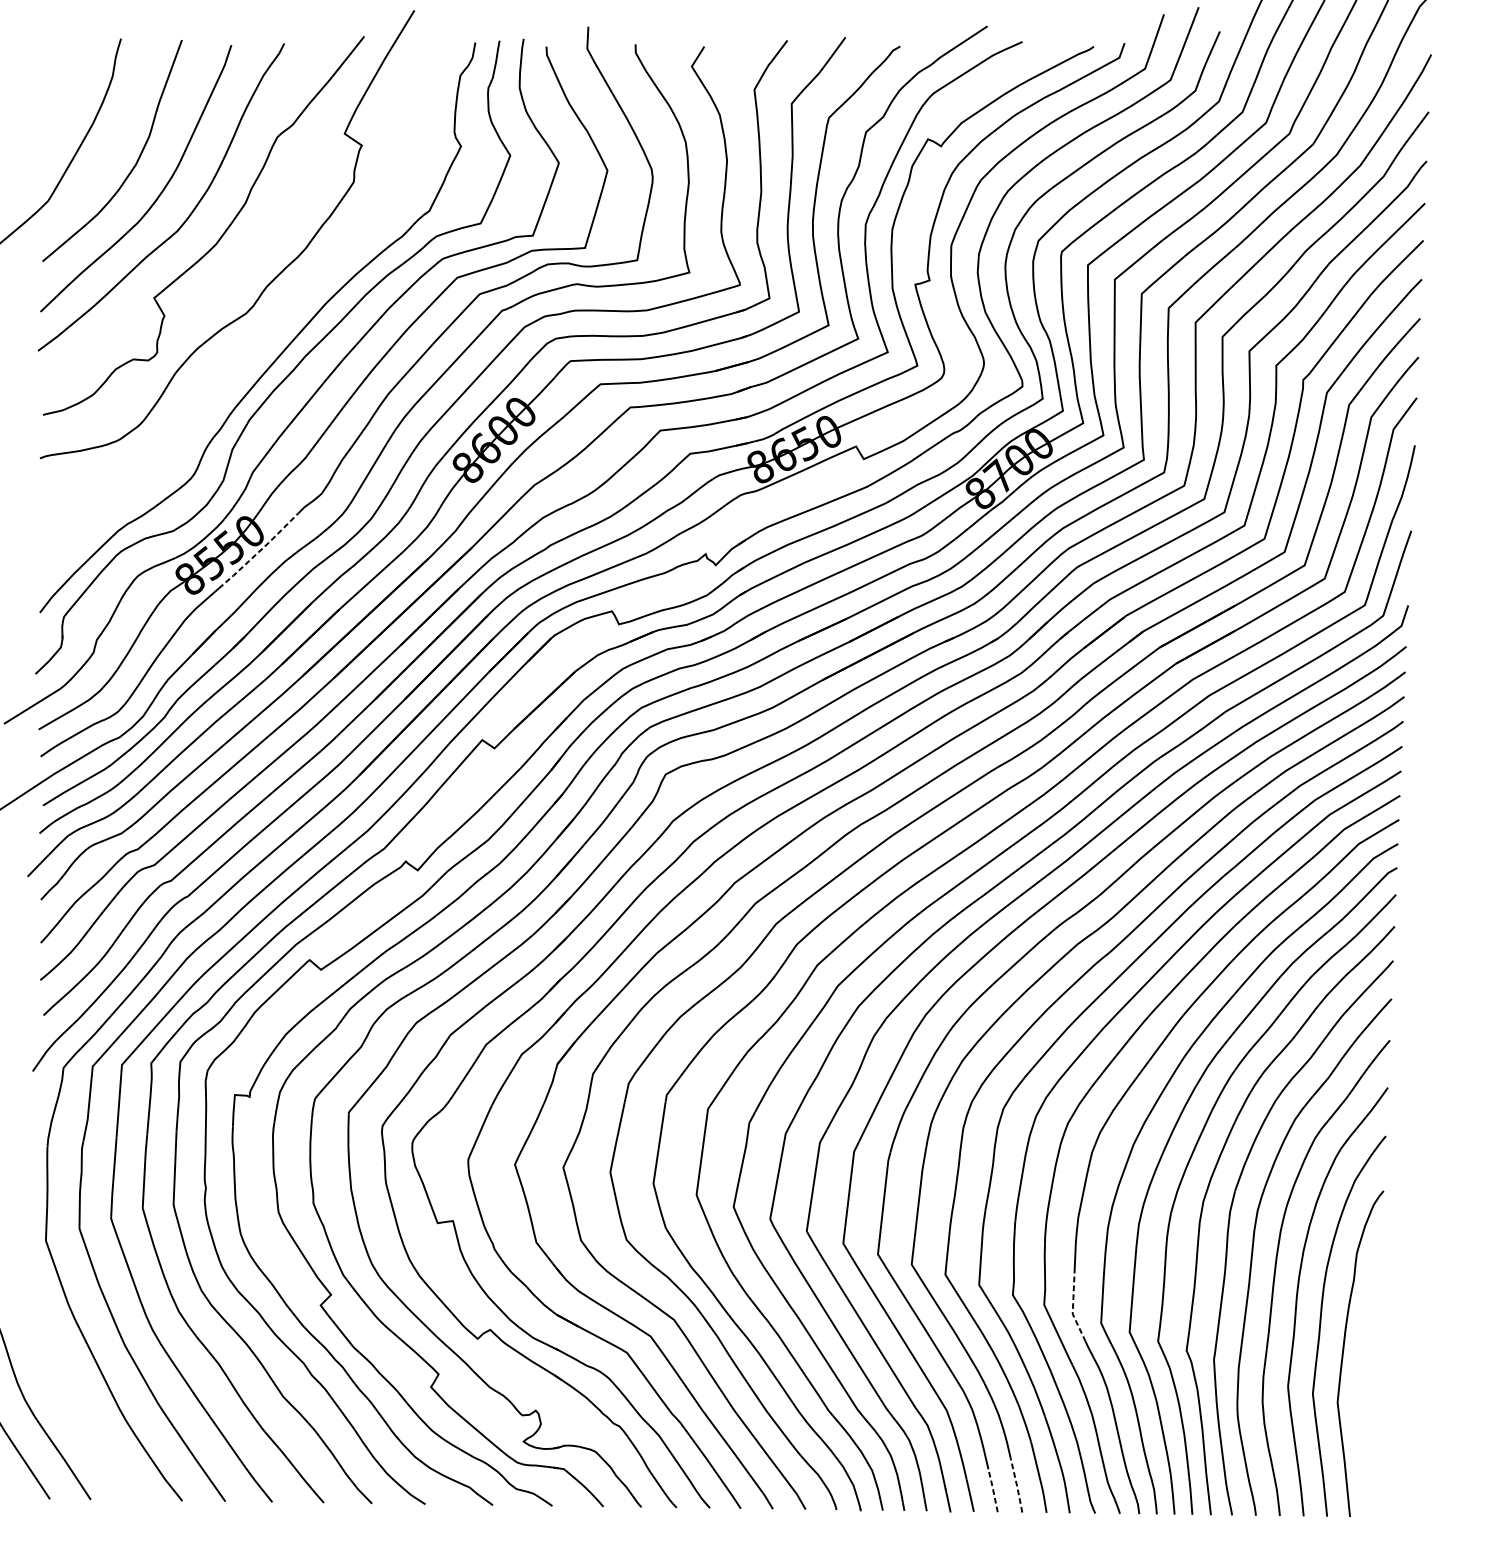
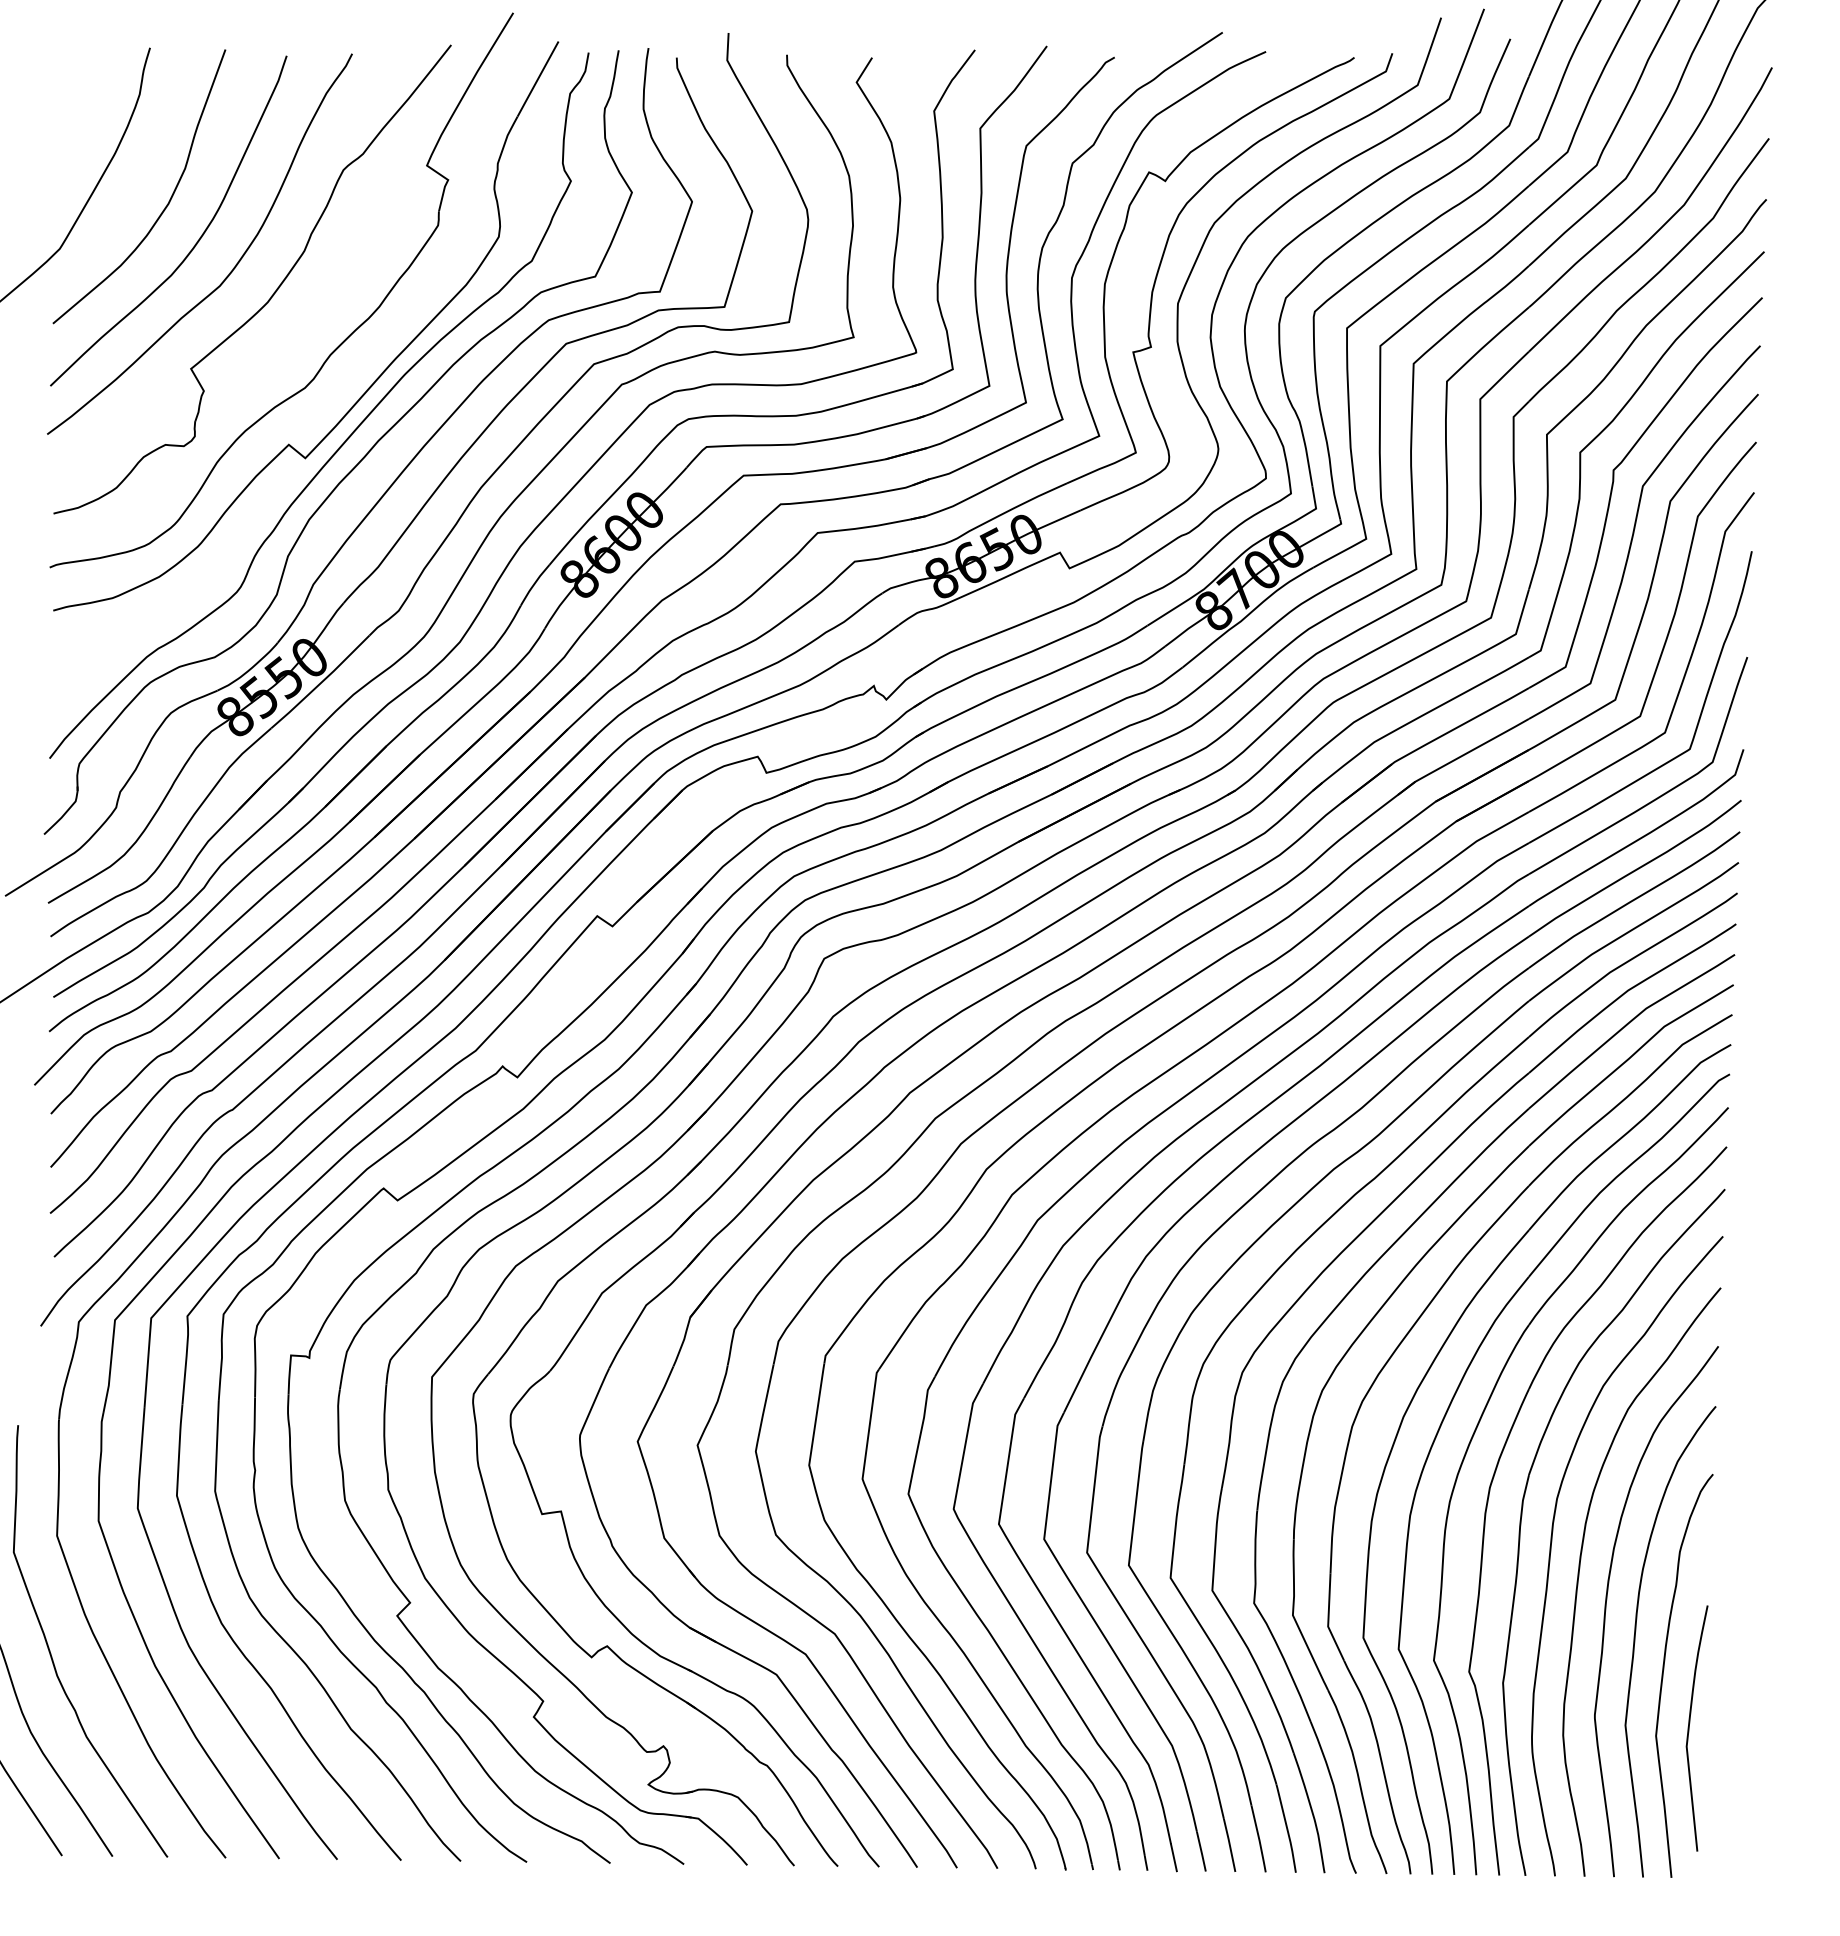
part: (297, 313) -> (368, 387), added
line: (259, 551) -> (321, 682), dashed -> solid
line: (1072, 1307) -> (1328, 1618), dashed -> solid
curve: (41, 1335) -> (51, 1653), added
curve: (1364, 1396) -> (1689, 1728), added
line: (1017, 1485) -> (1259, 1839), dashed -> solid
line: (993, 1490) -> (1229, 1845), dashed -> solid

